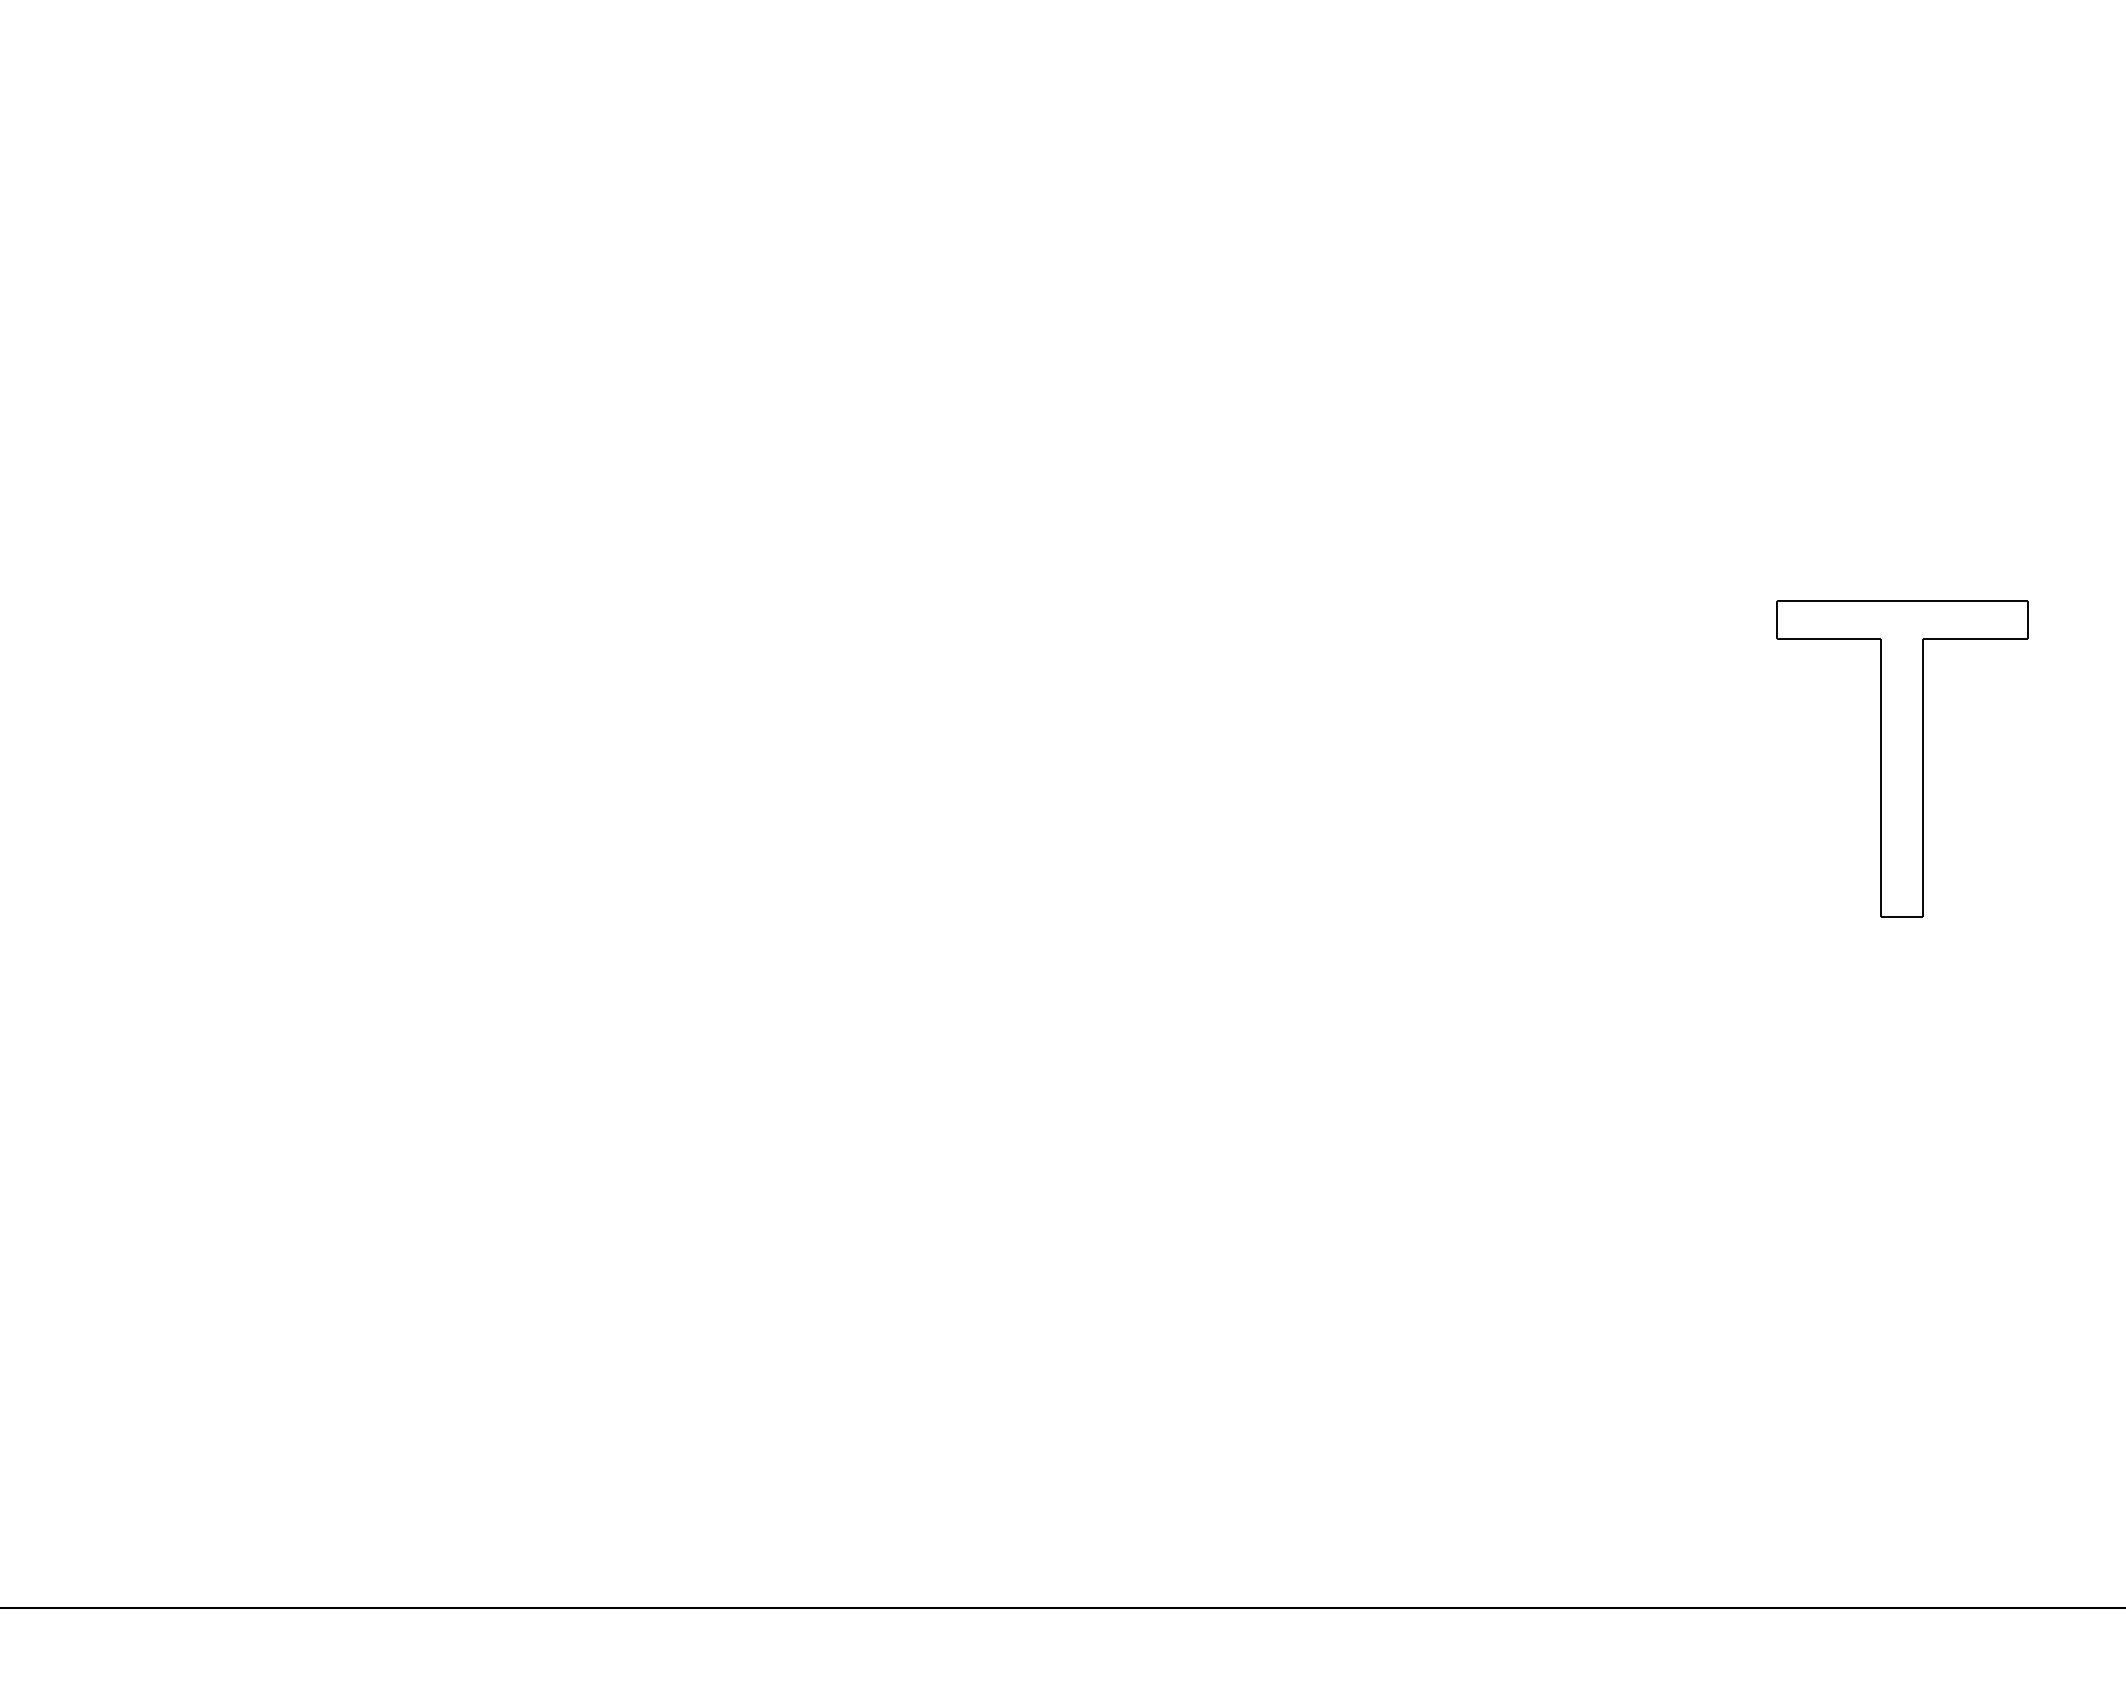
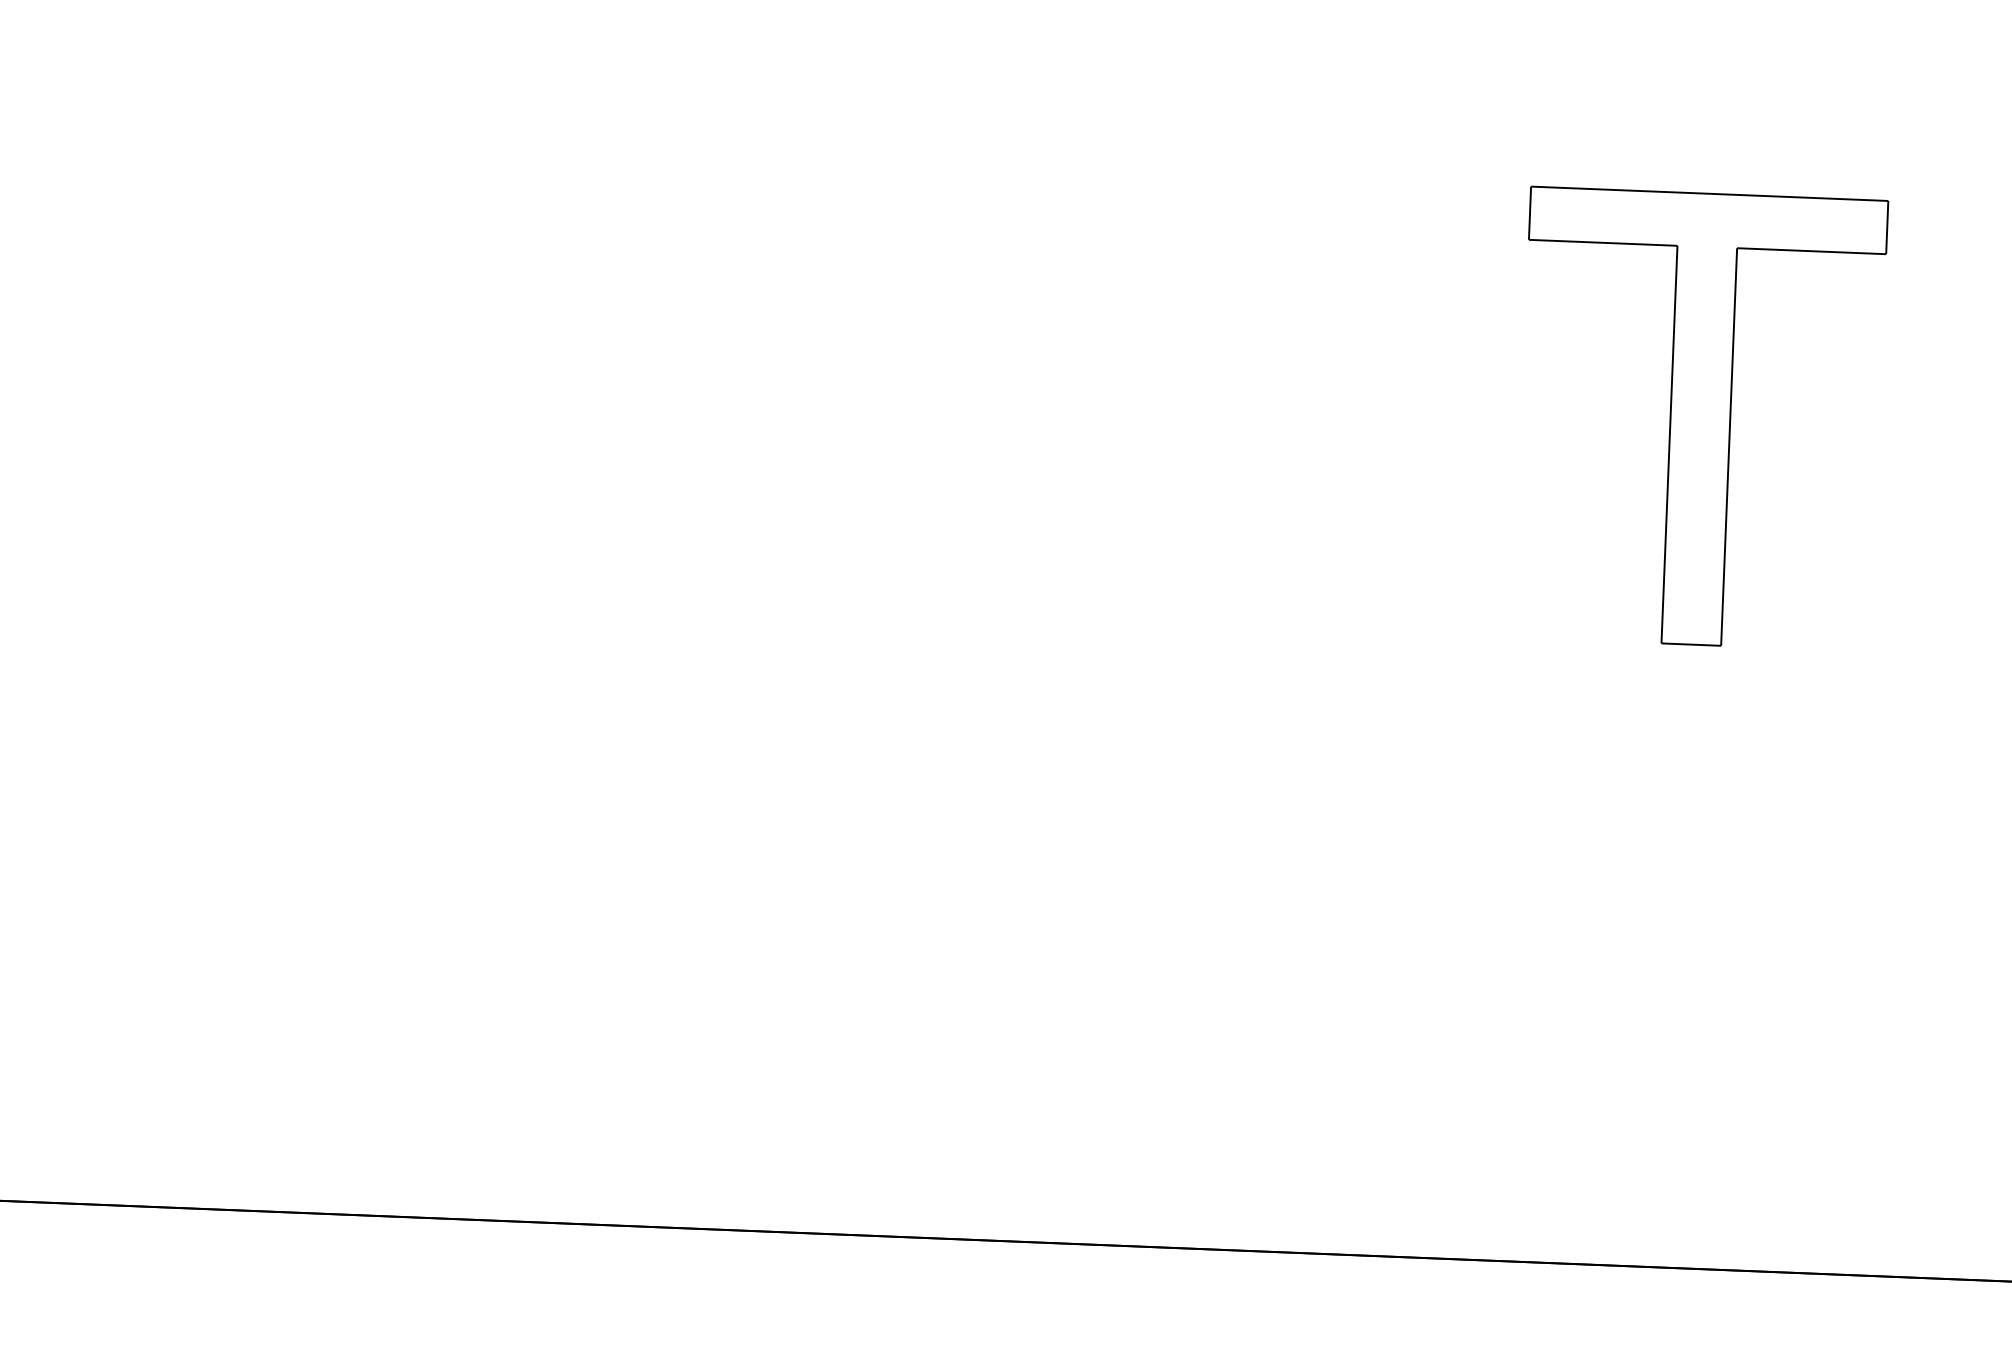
part: (1902, 759) -> (1700, 419), size x1.43

